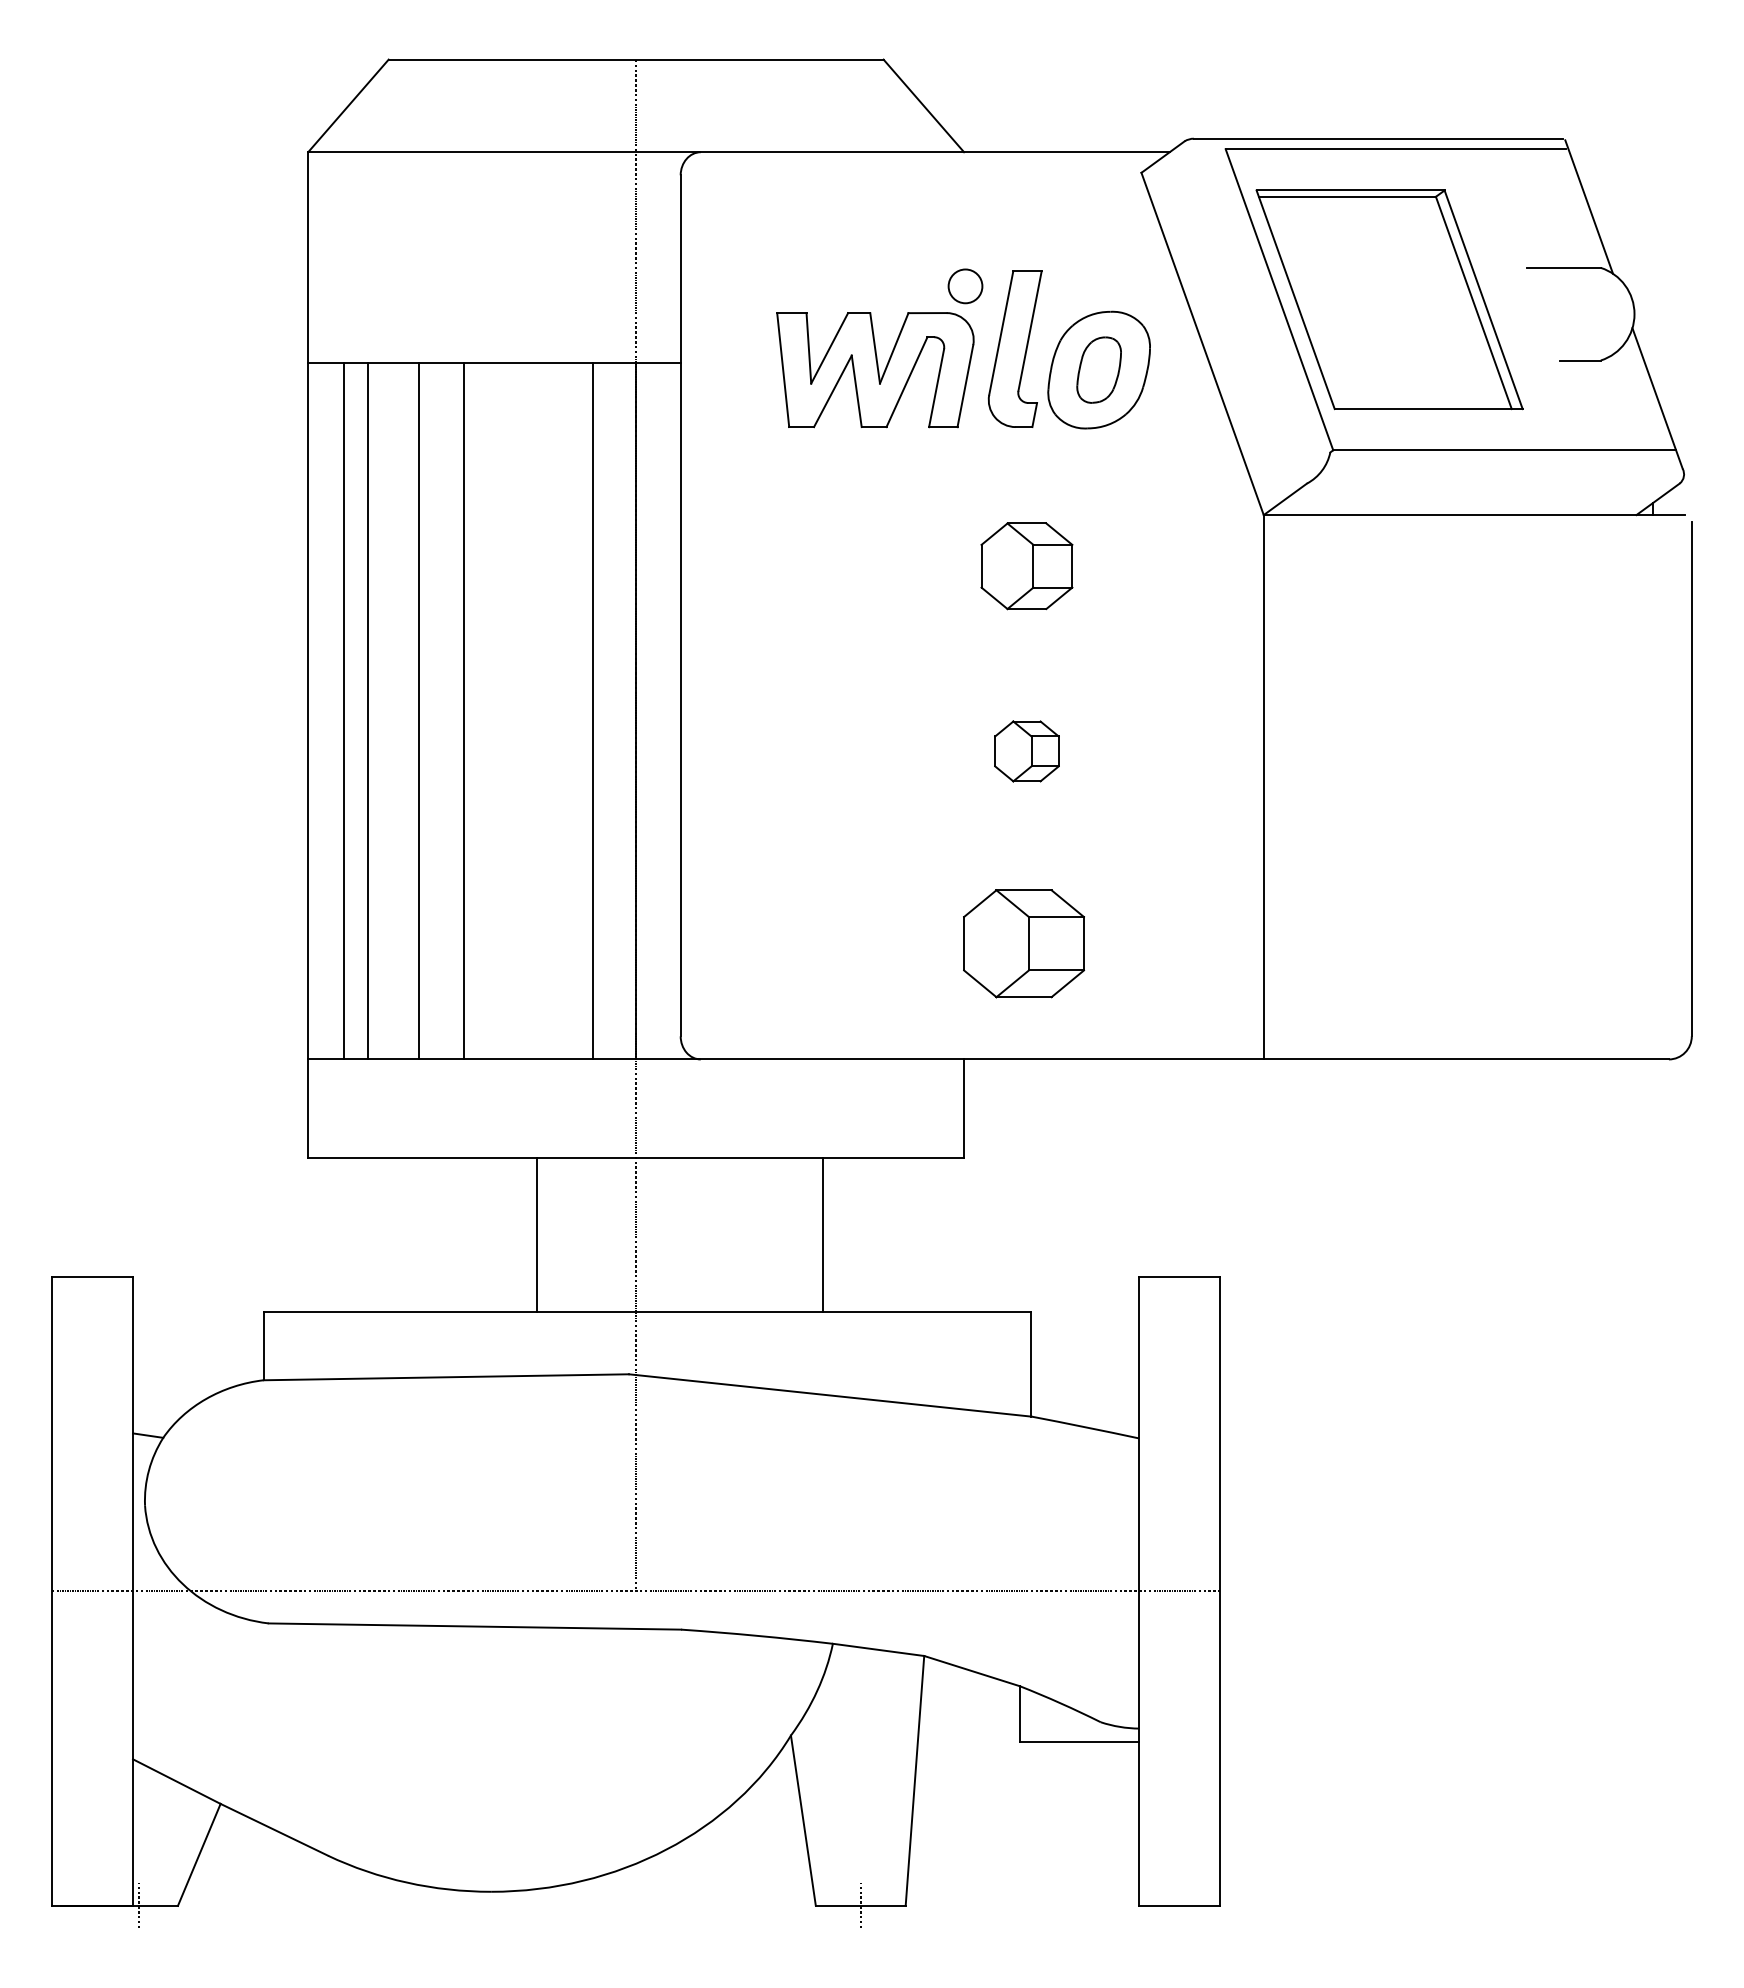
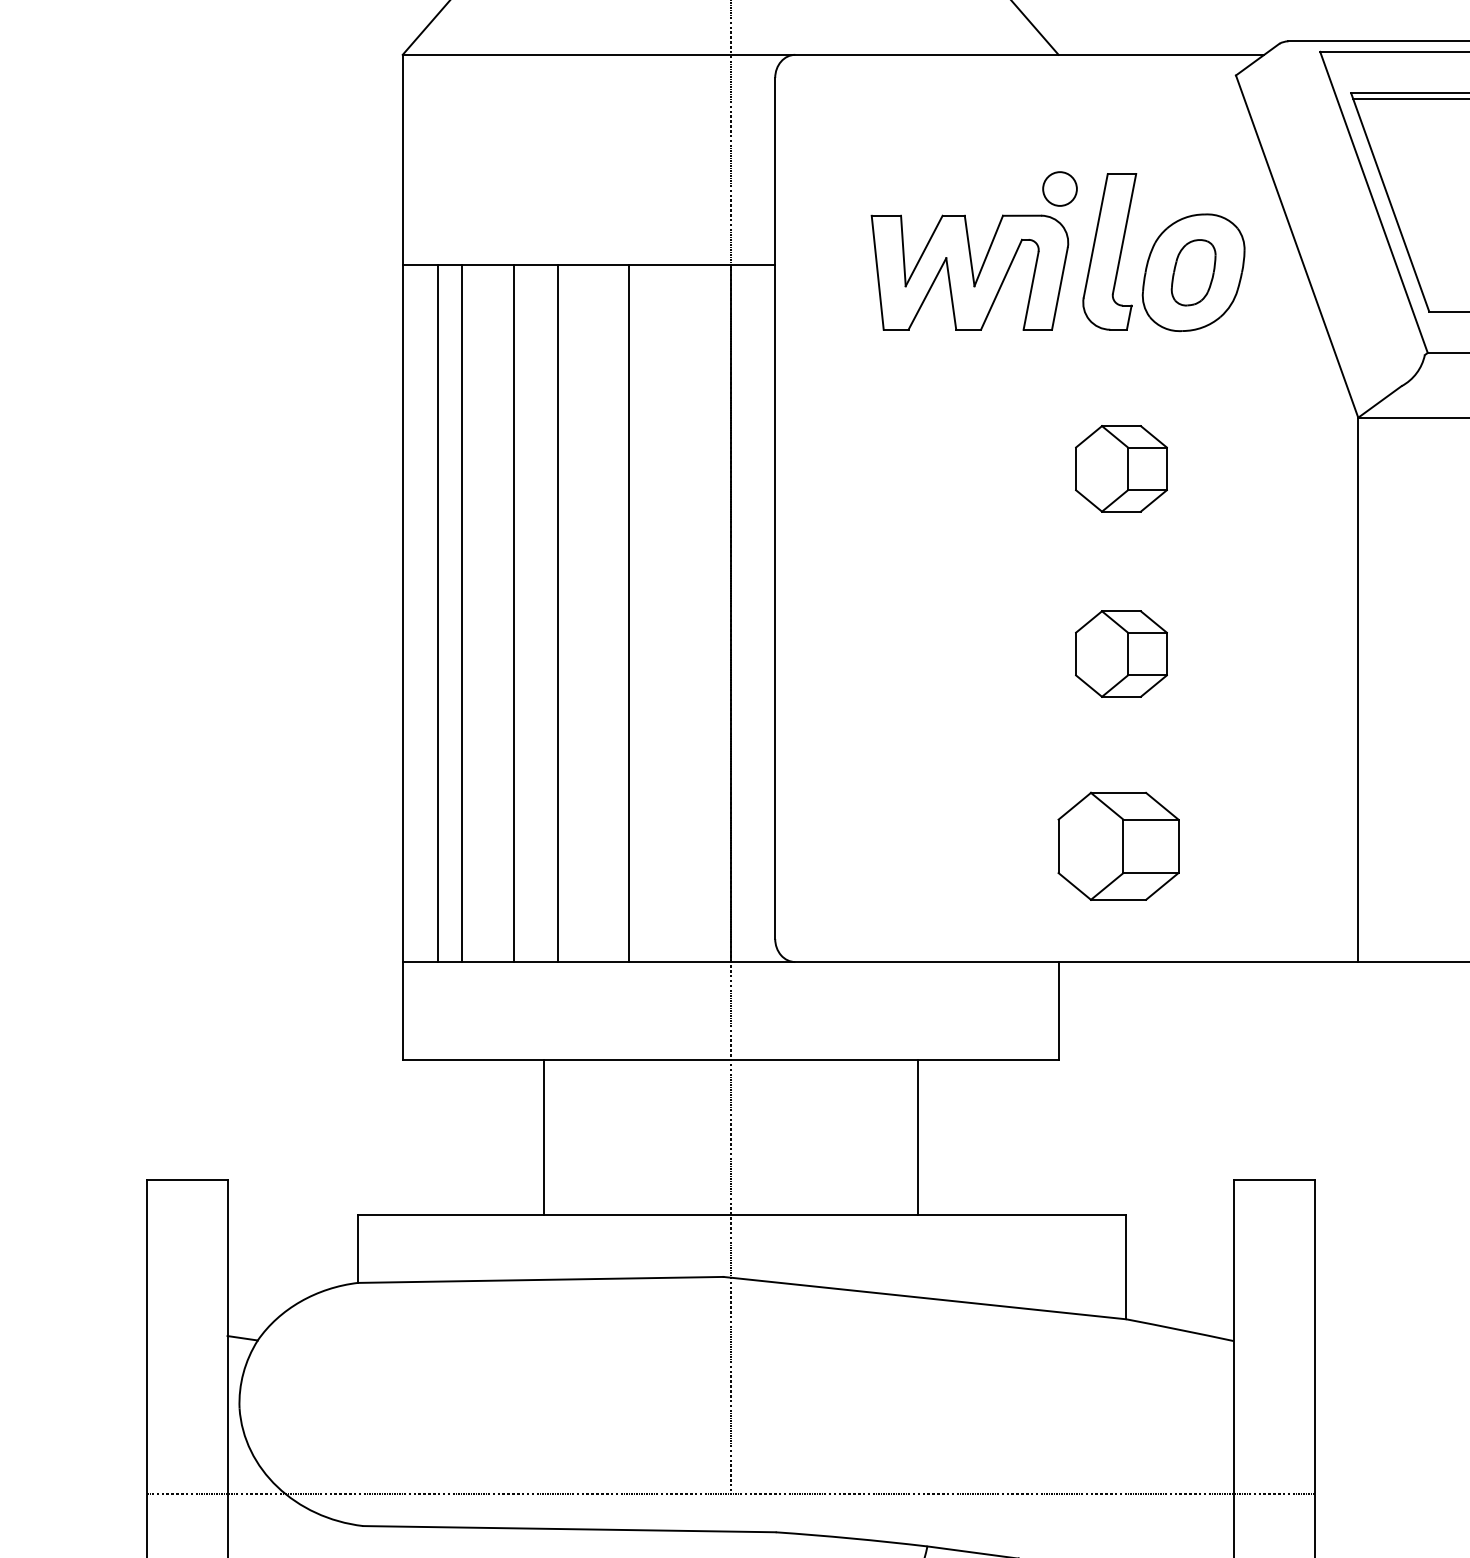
line: (592, 710) -> (629, 613), moved
part: (1026, 751) -> (1121, 654), size x1.43
line: (537, 1234) -> (544, 1137), moved

